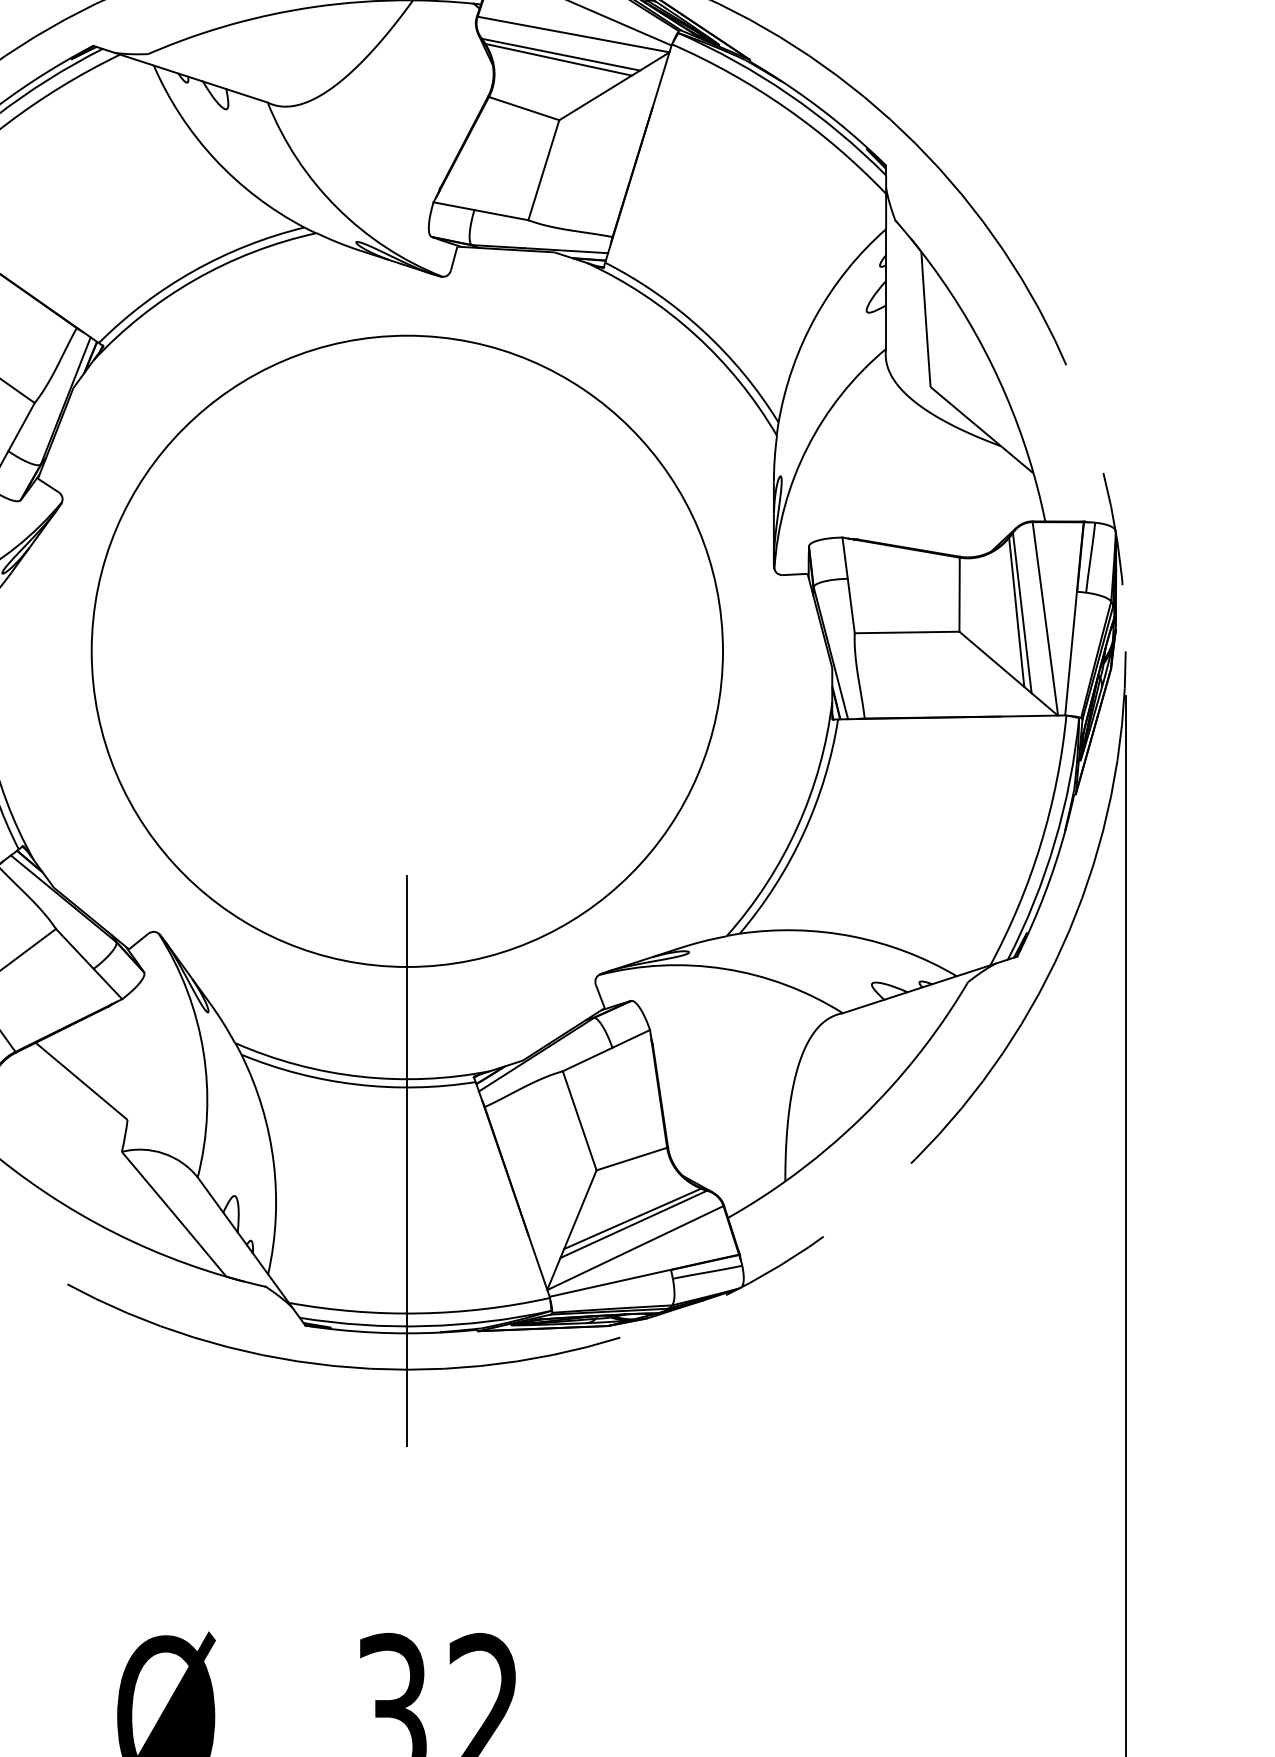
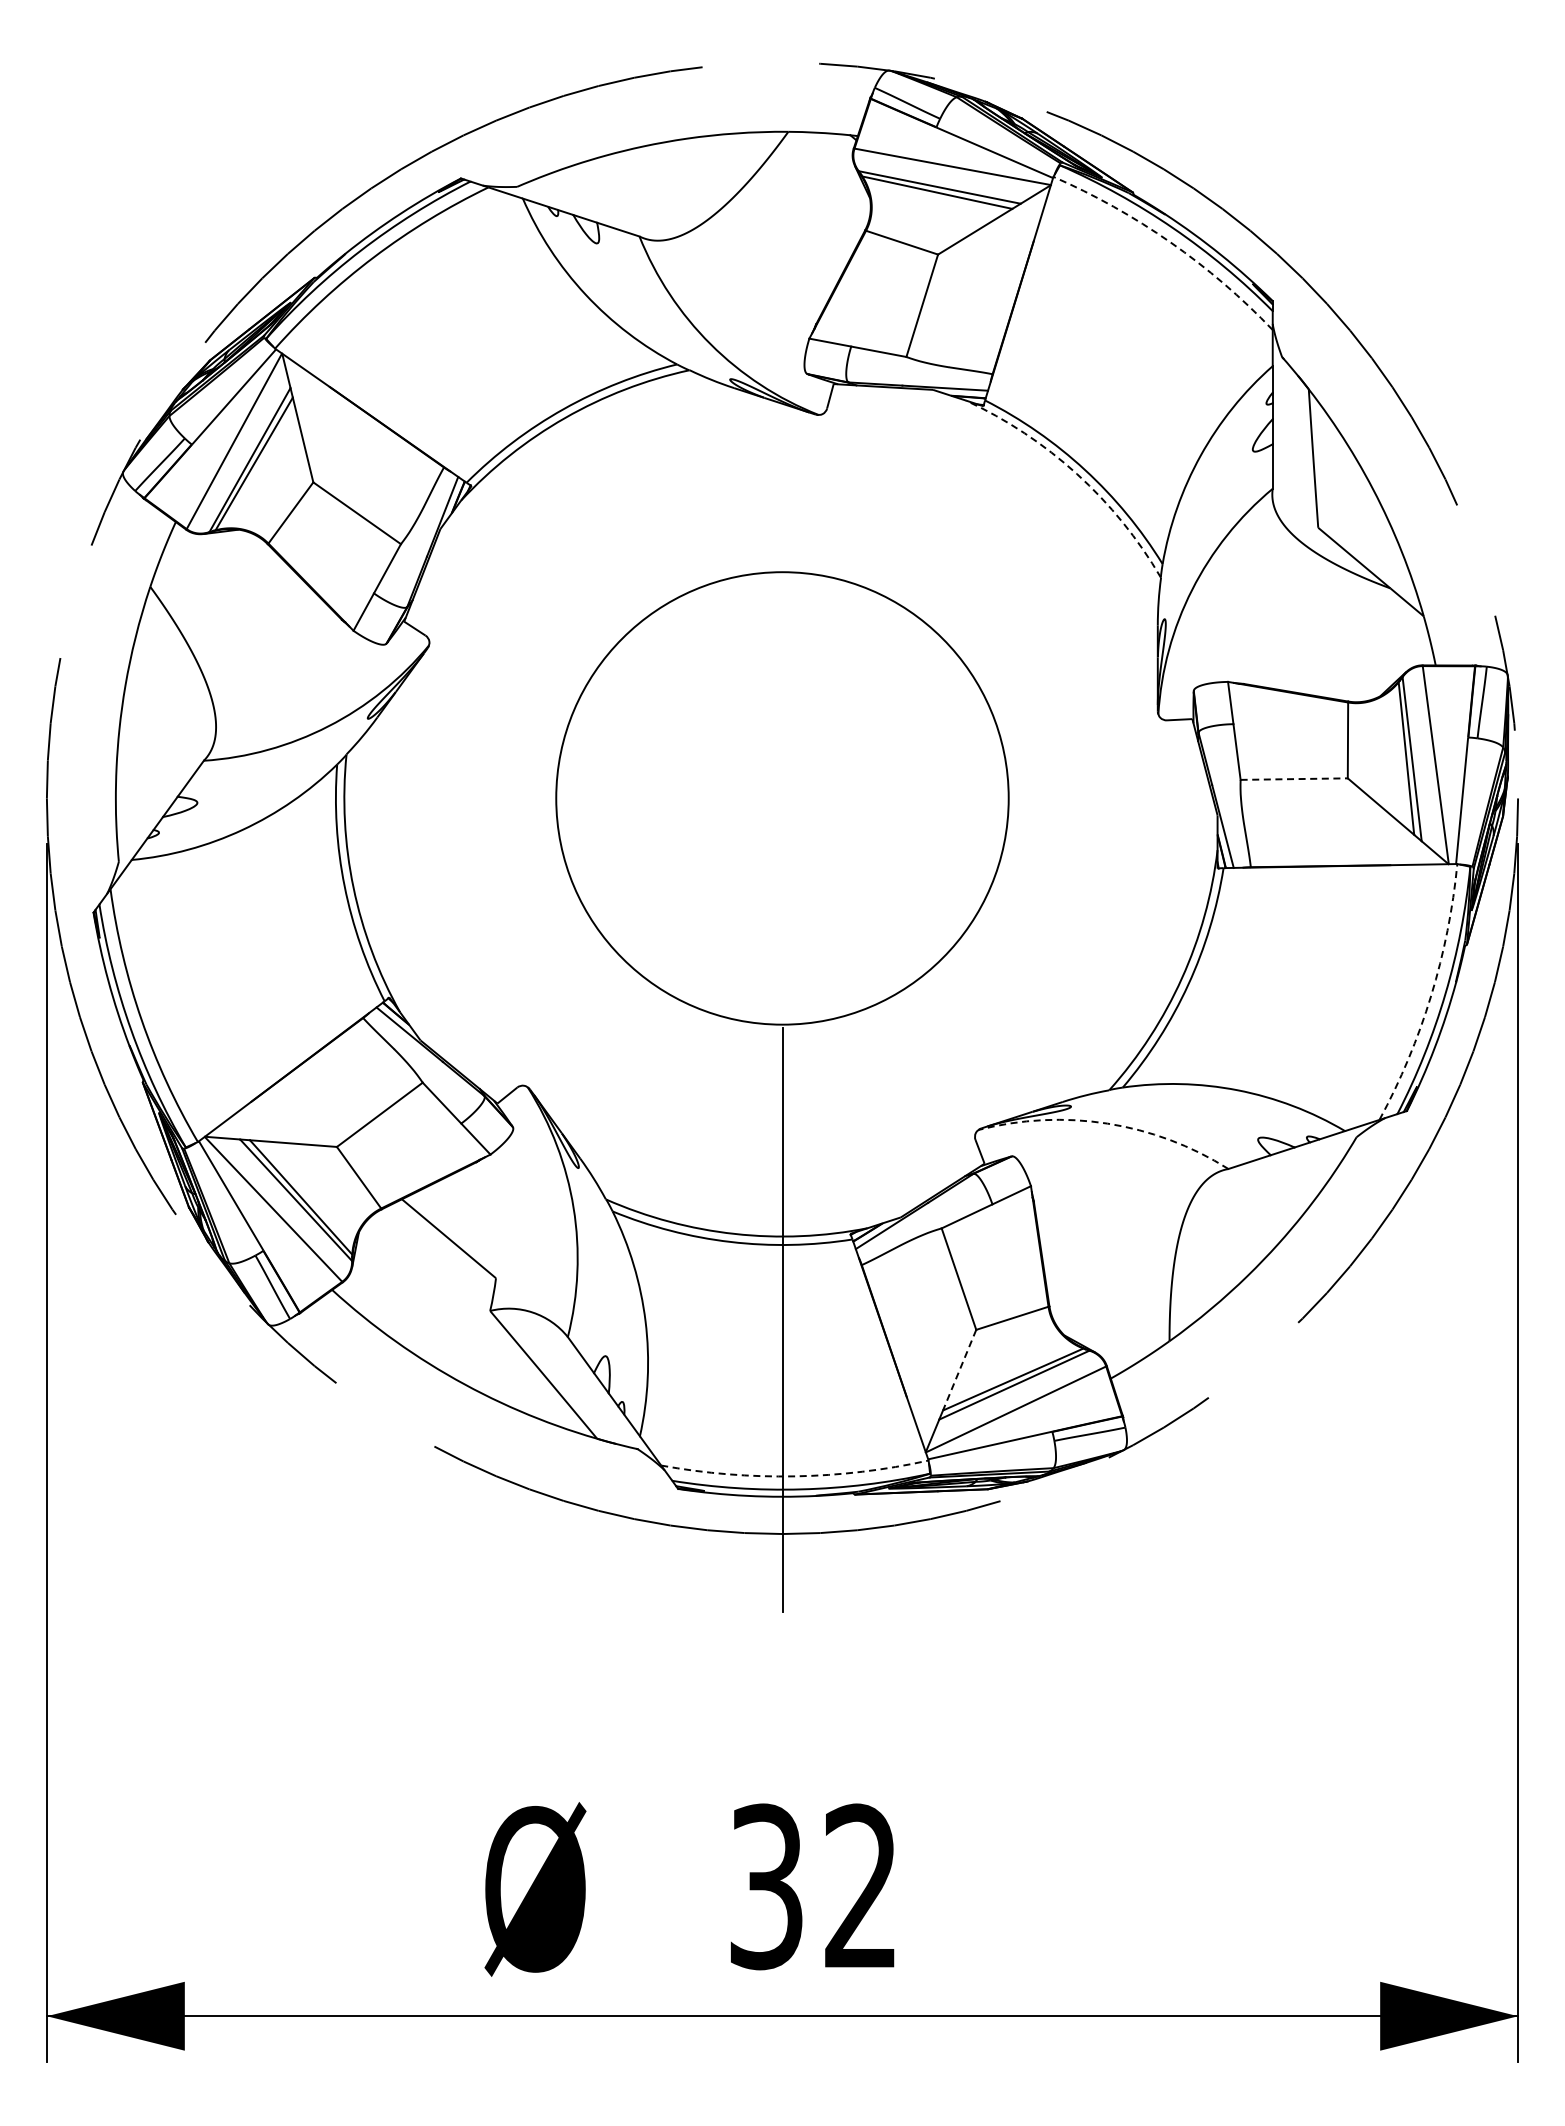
arc: (786, 108) -> (1170, 242), solid -> dashed
arc: (695, 335) -> (1077, 474), solid -> dashed
line: (907, 632) -> (1294, 779), solid -> dashed
circle: (407, 651) -> (782, 798), size x0.7
arc: (1041, 843) -> (1431, 995), solid -> dashed
arc: (724, 968) -> (1107, 1123), solid -> dashed
line: (580, 1210) -> (959, 1370), solid -> dashed
arc: (420, 1313) -> (795, 1476), solid -> dashed

